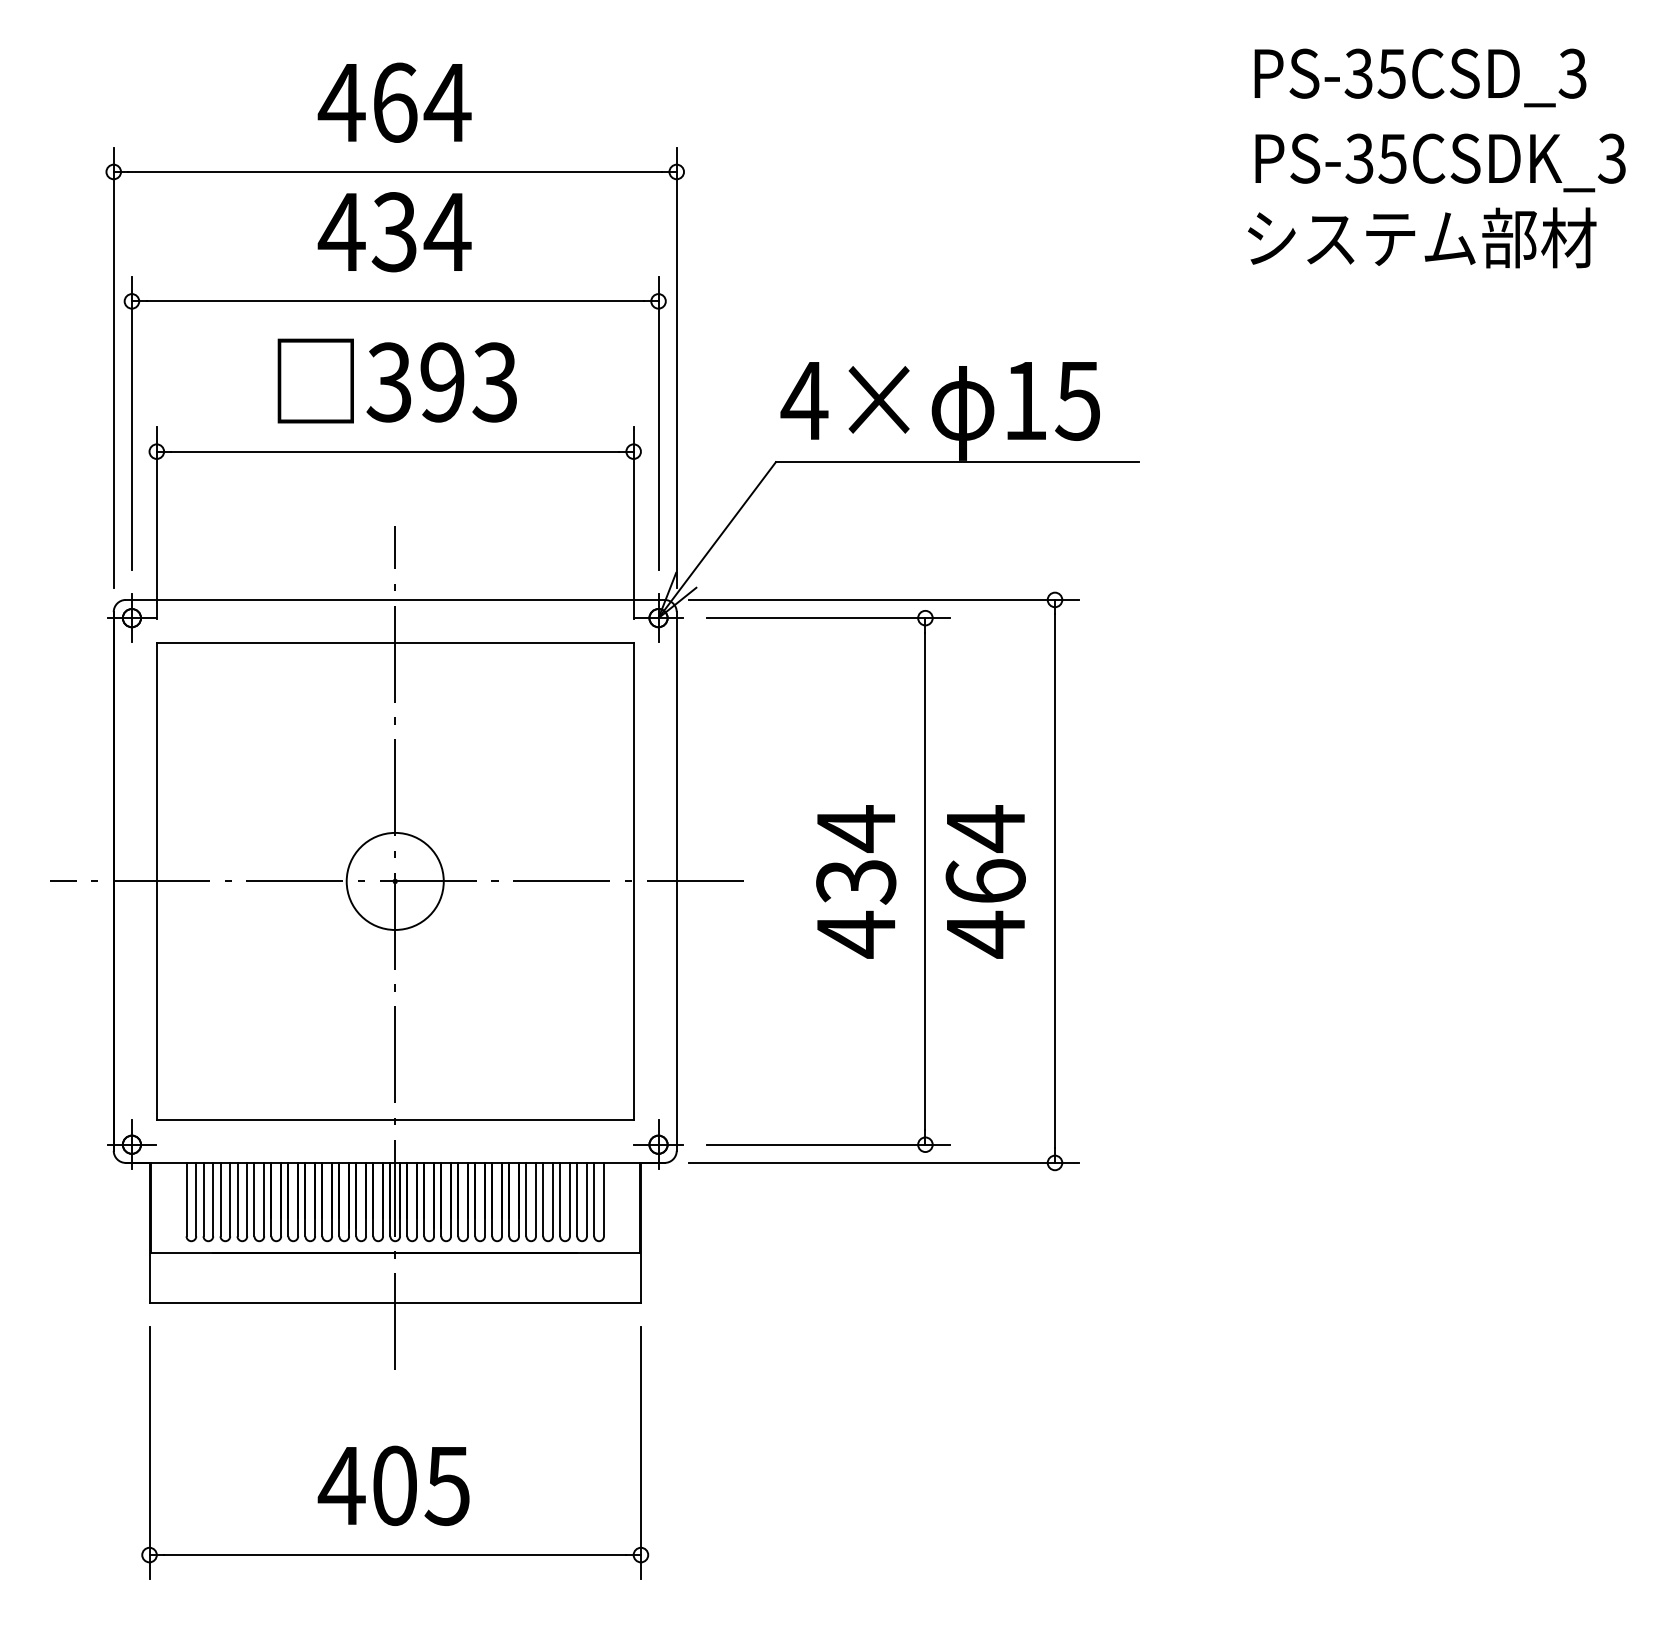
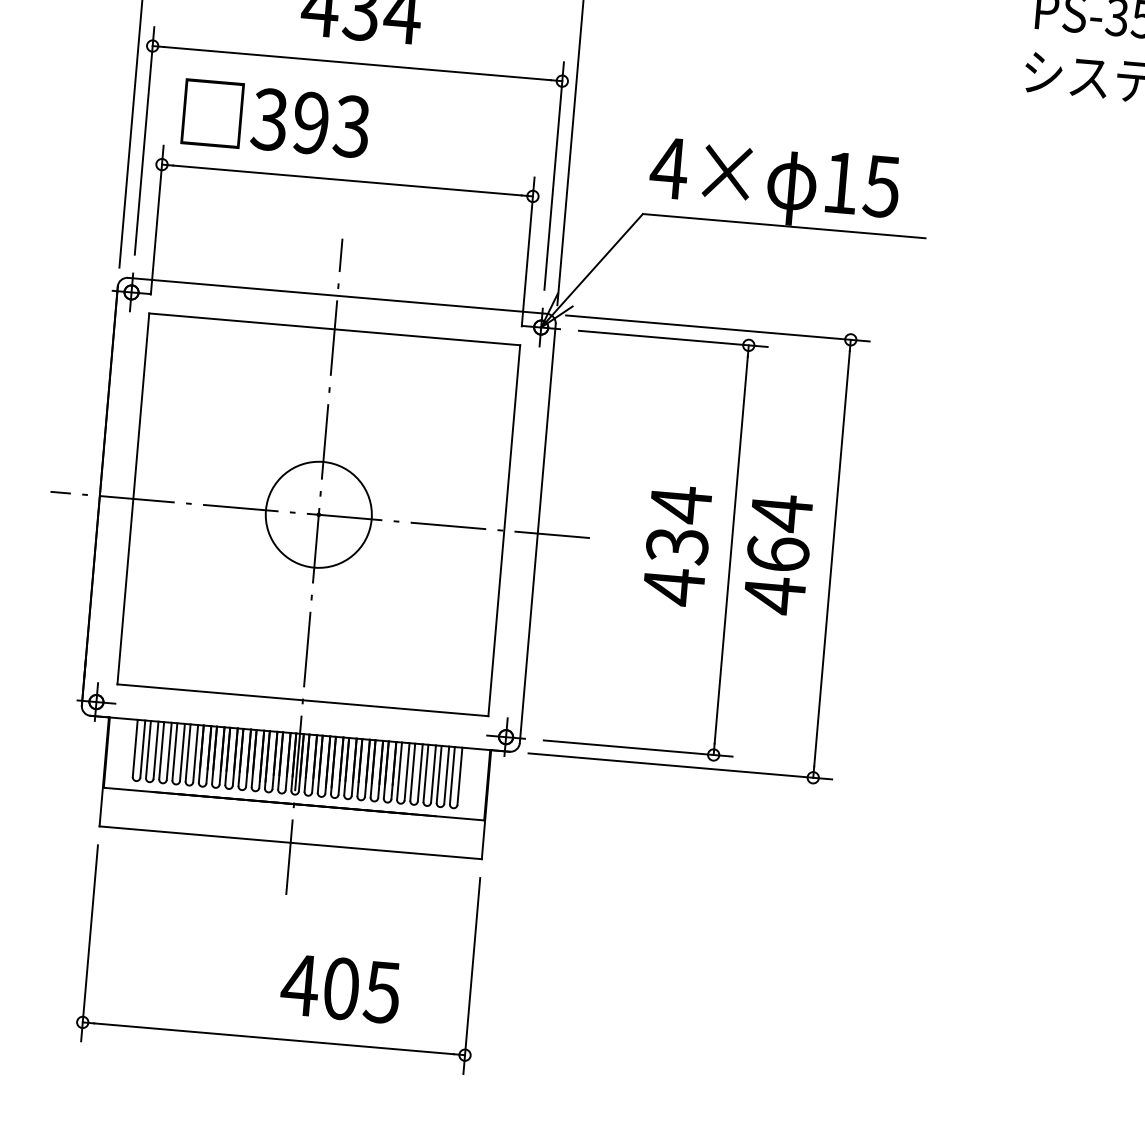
text: (396, 380) -> (275, 118), moved
circle: (394, 880) -> (318, 514), size x1.4
text: (393, 1485) -> (340, 988), moved

